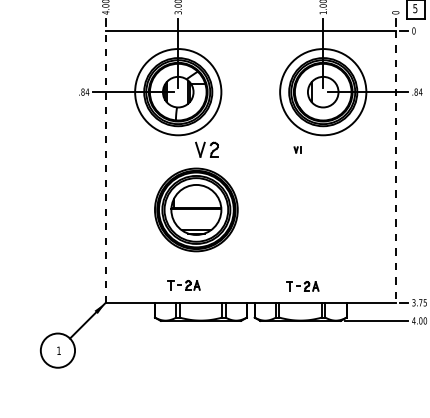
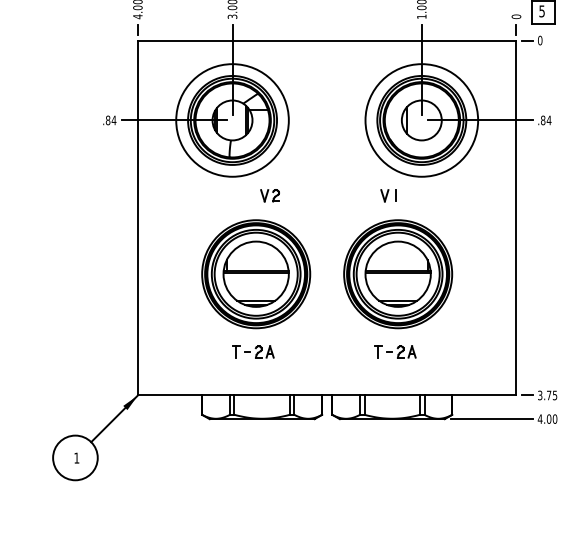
part: (206, 149) -> (269, 195), size x0.62
part: (297, 149) -> (388, 195), size x1.67
line: (105, 166) -> (137, 217), dashed -> solid
line: (395, 166) -> (516, 217), dashed -> solid
part: (304, 209) -> (397, 273), added
part: (183, 285) -> (252, 351), moved
part: (302, 286) -> (394, 351), moved

